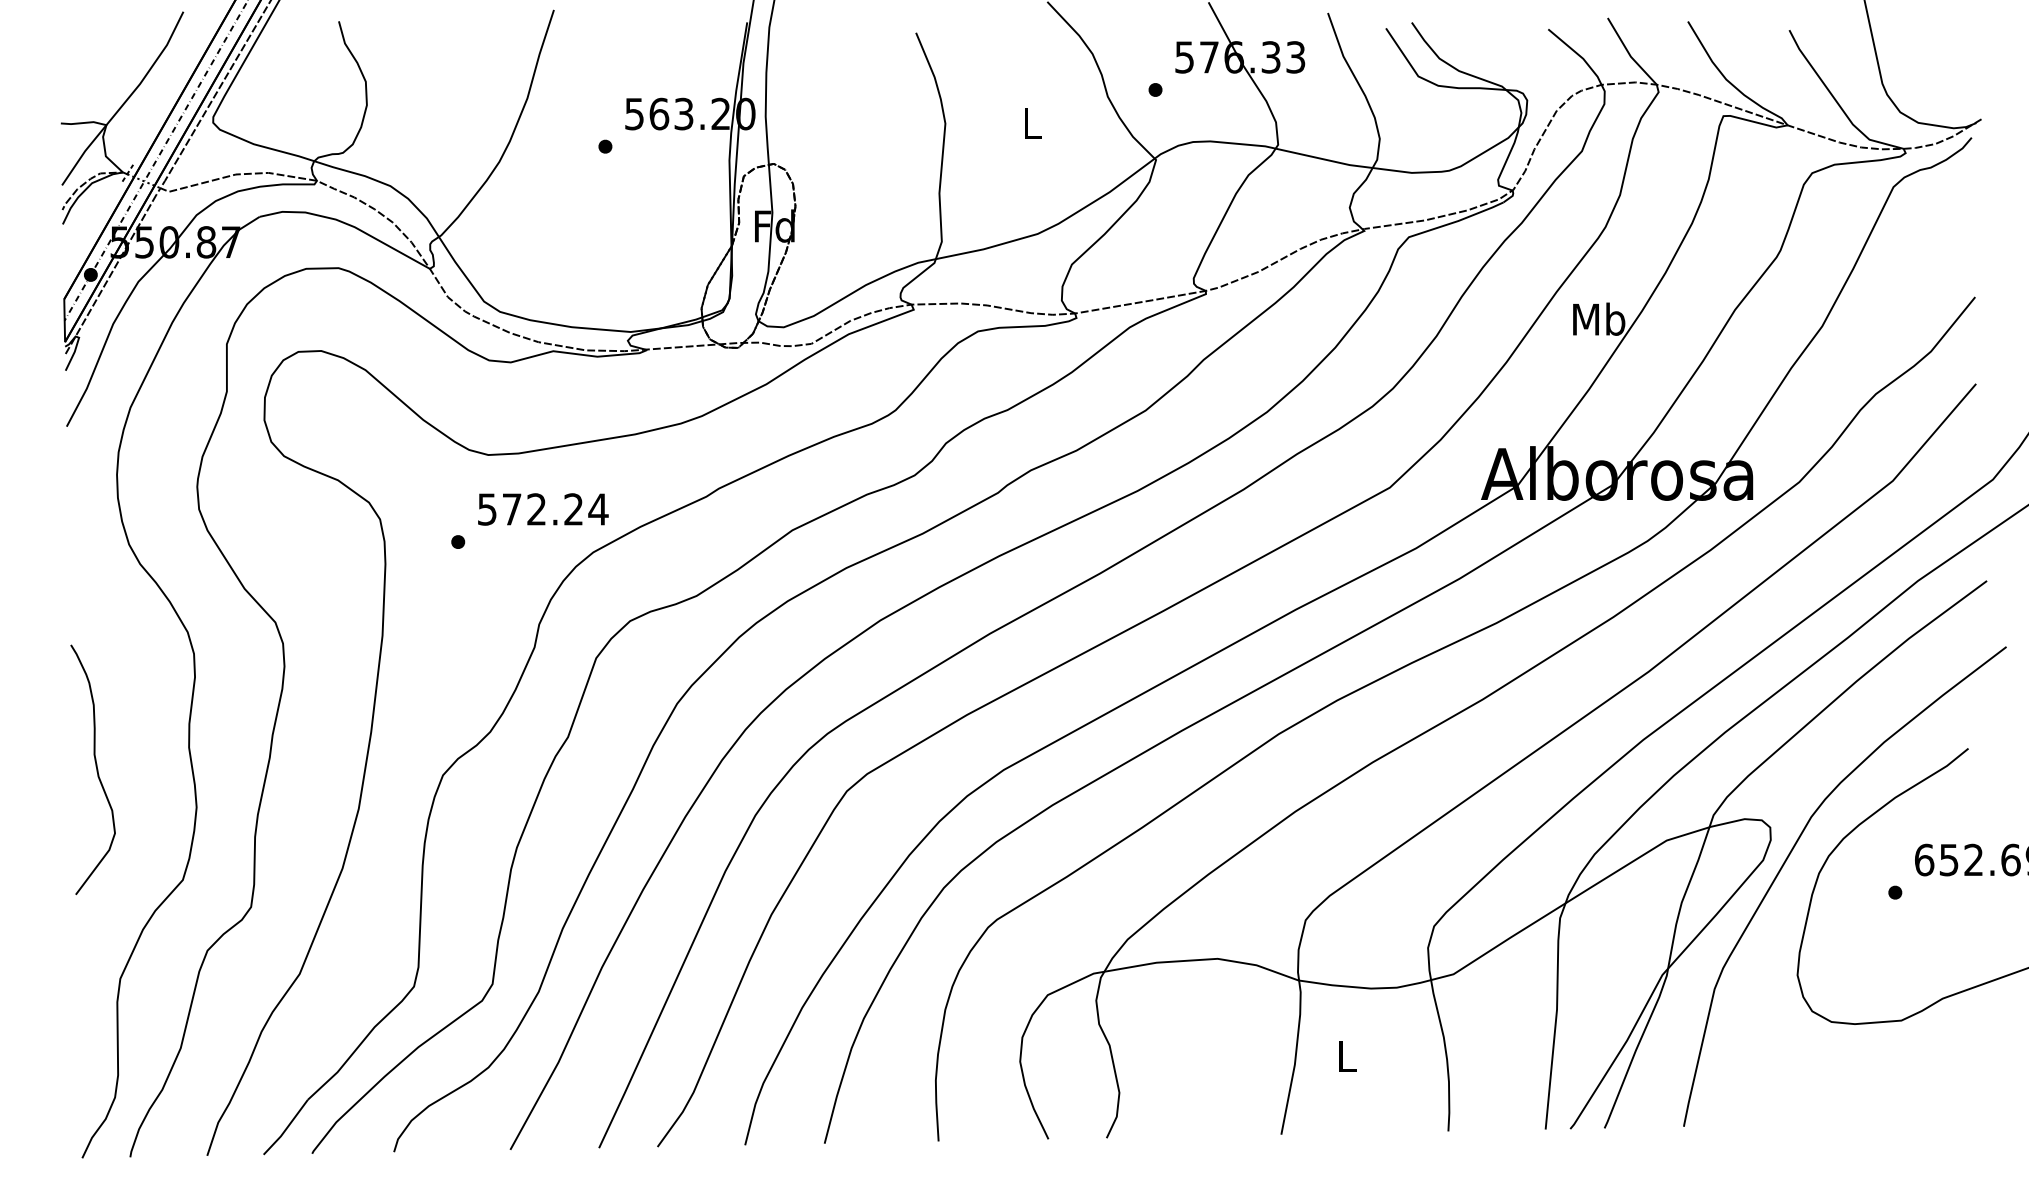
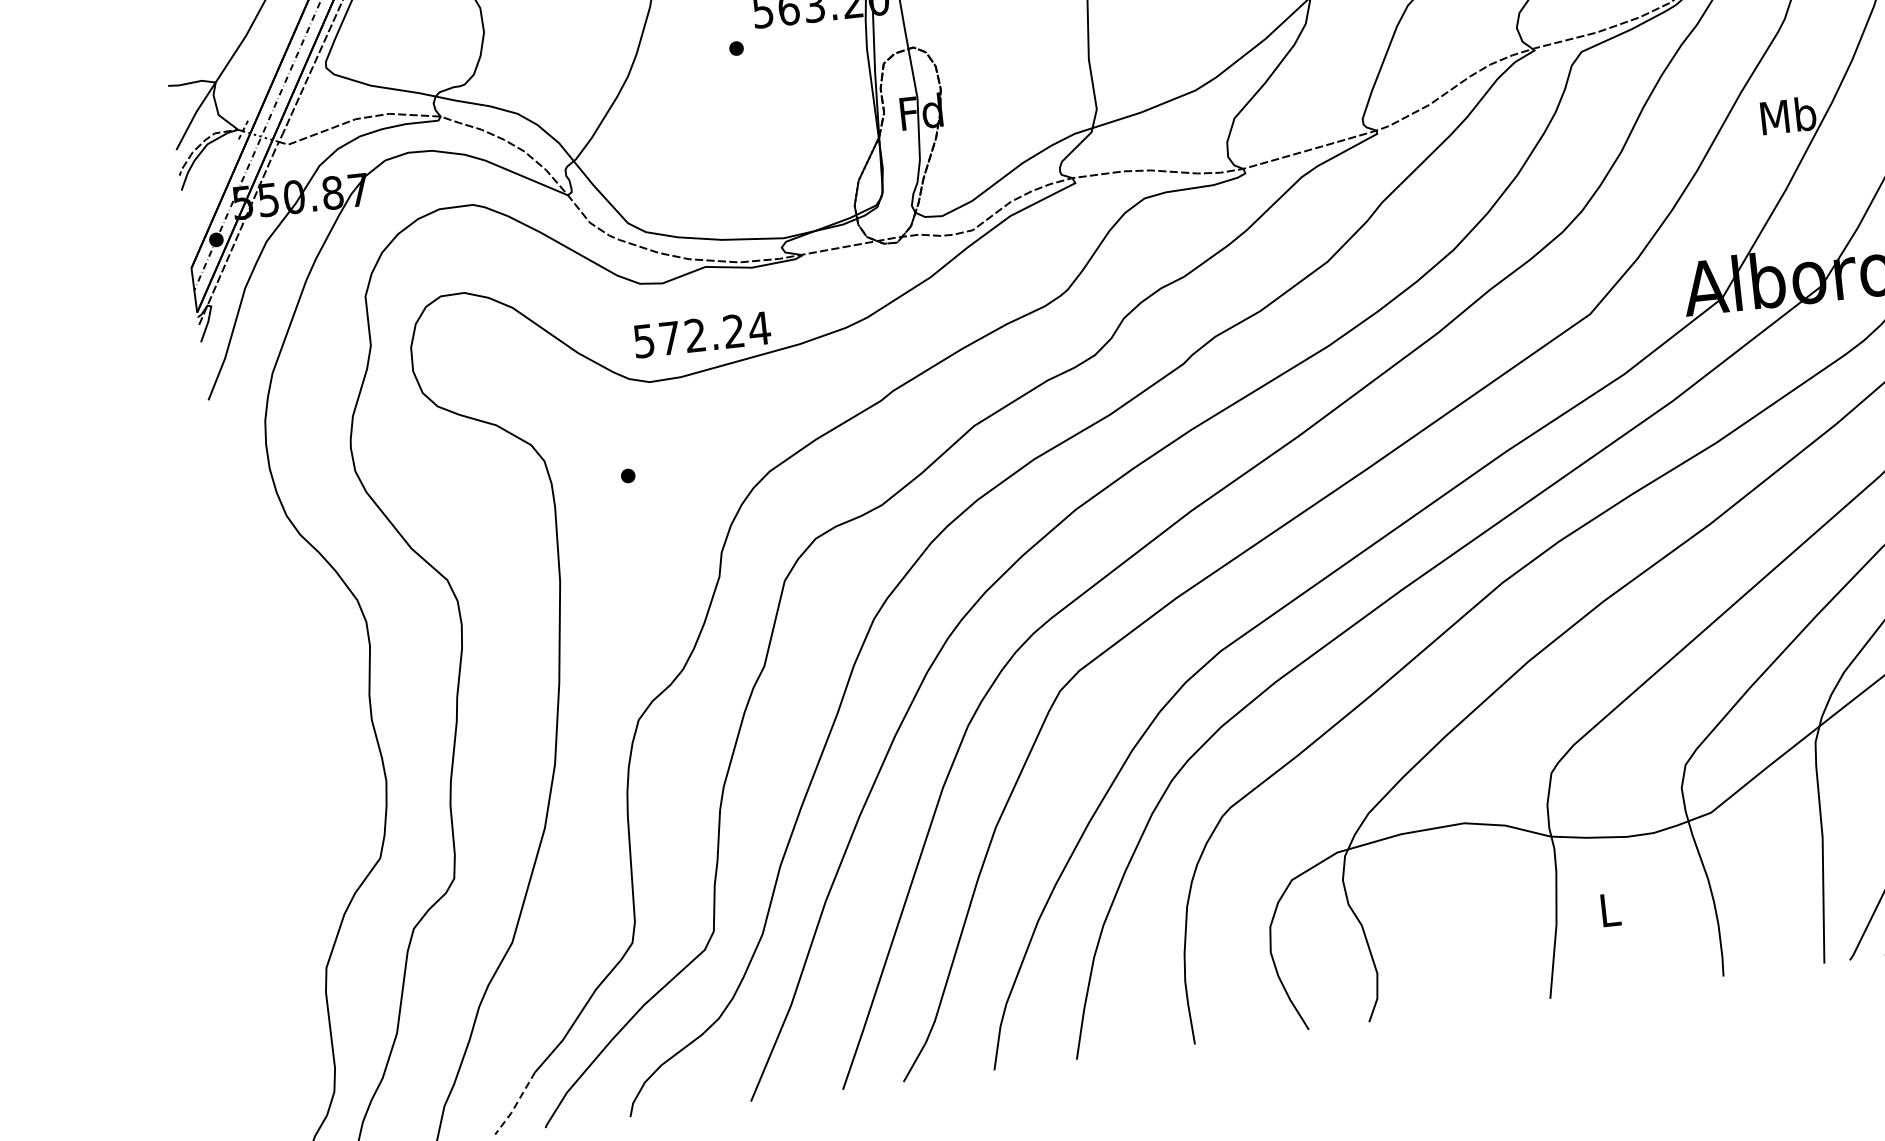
text: (543, 509) -> (702, 334), moved
curve: (96, 769) -> (278, 753), removed
line: (286, 1129) -> (516, 1105), solid -> dashed

